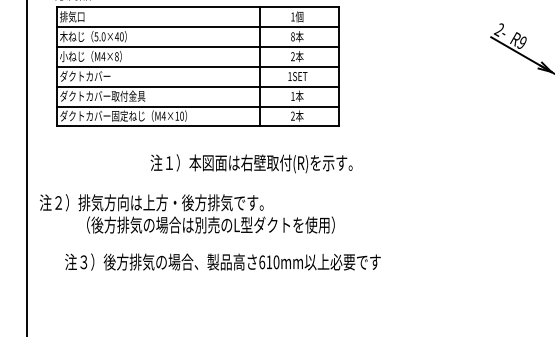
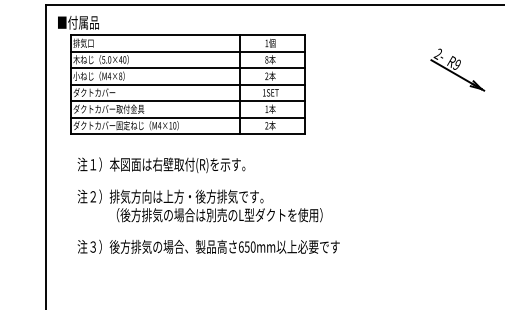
text: (251, 164) -> (161, 165), moved
text: (186, 213) -> (199, 205), moved
text: (268, 261) -> (246, 246), 610mm -> 650mm

